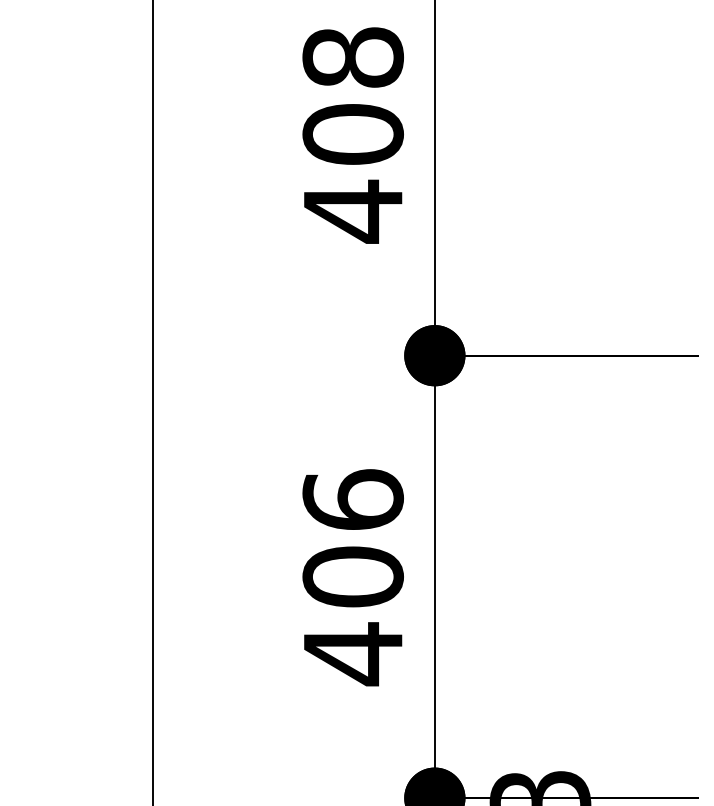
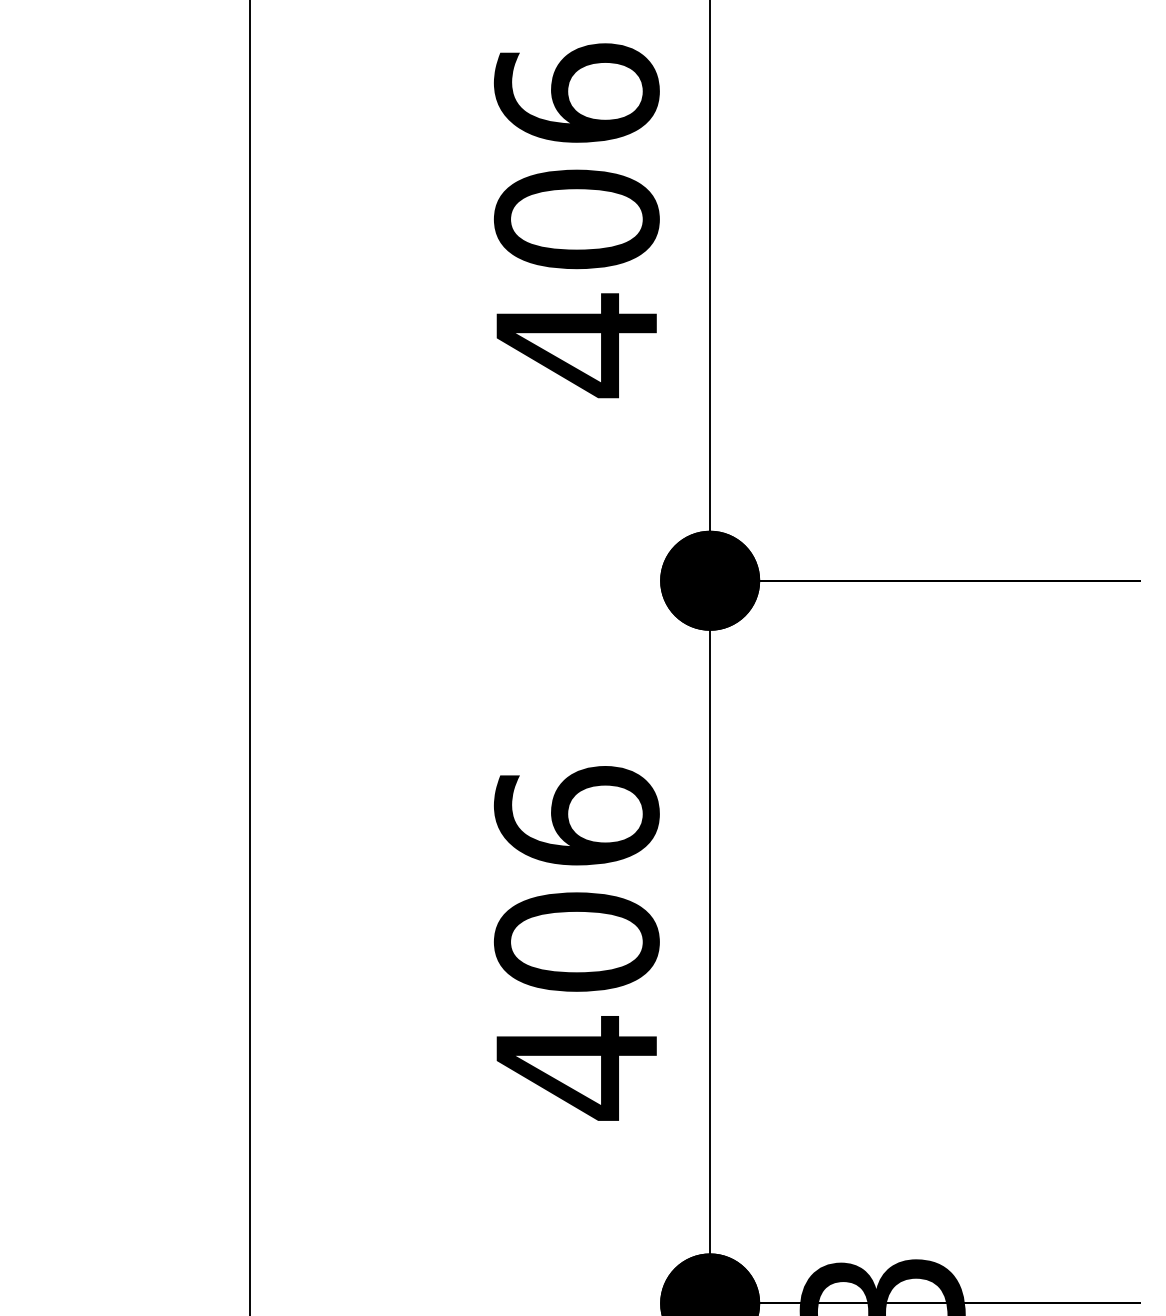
text: (352, 56) -> (575, 92), 408 -> 406

